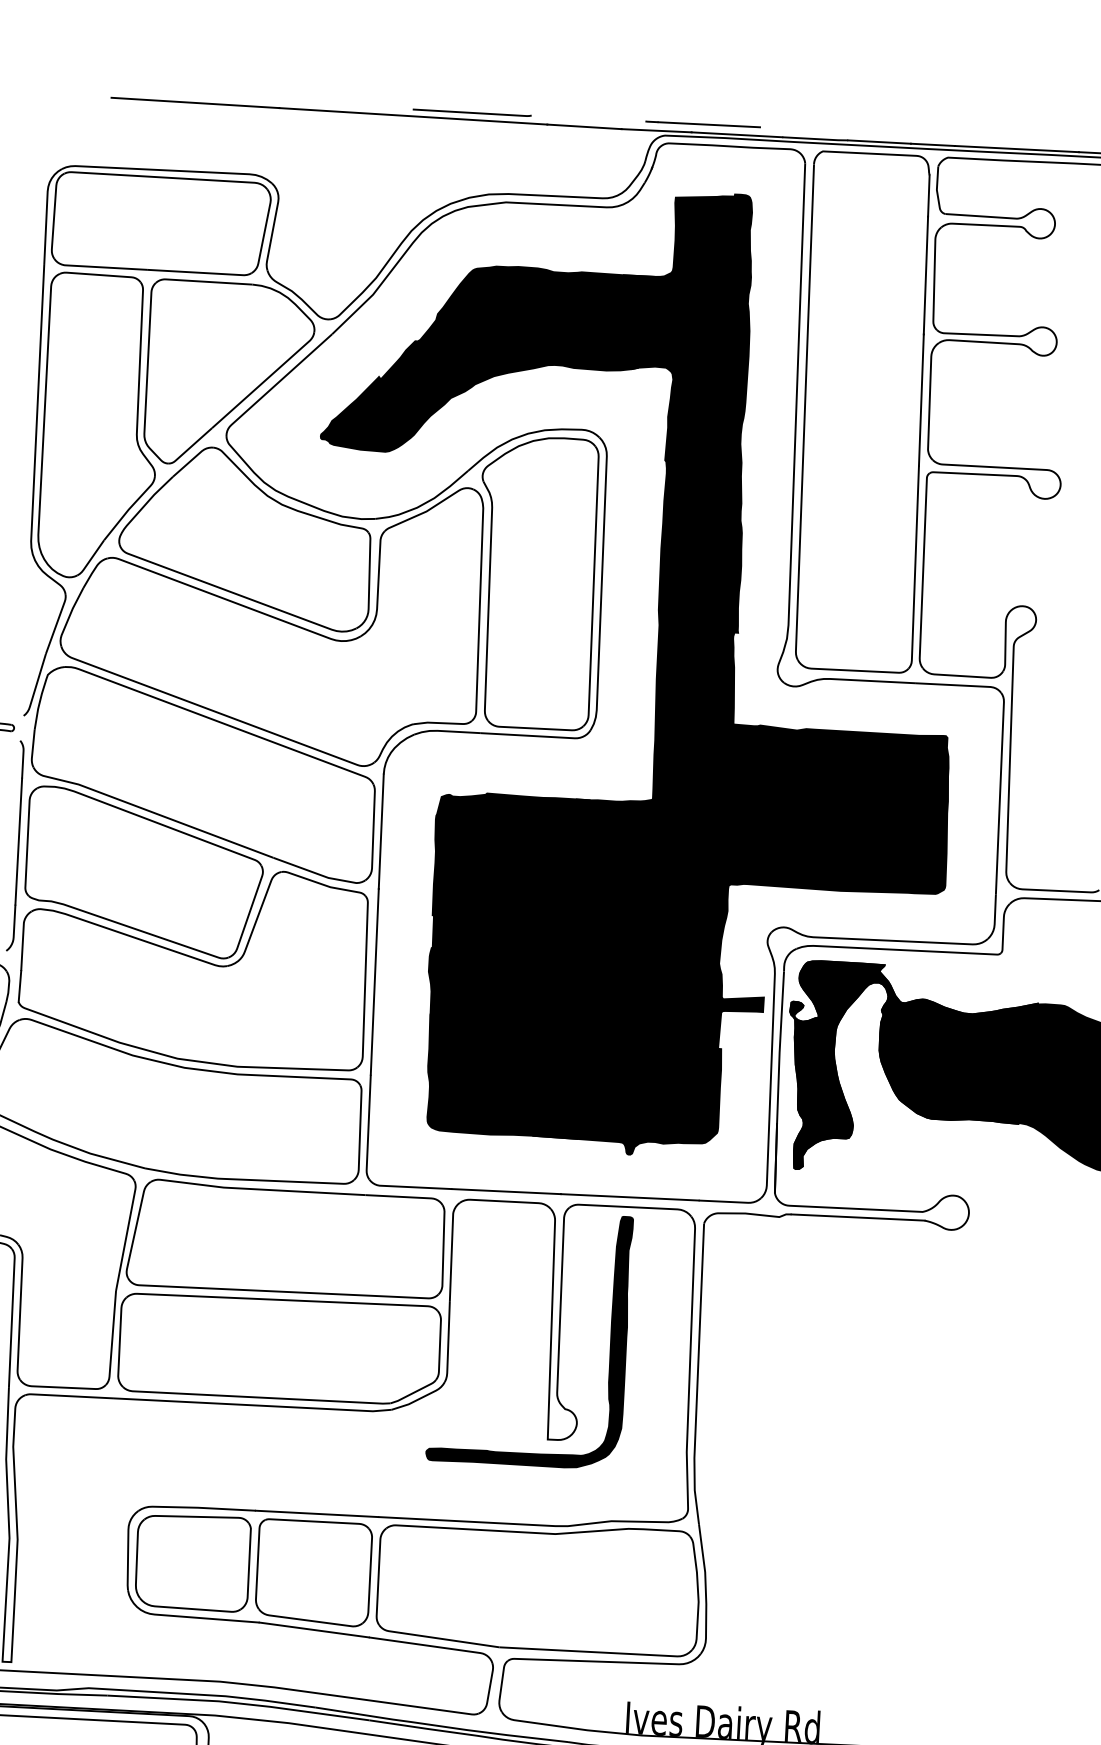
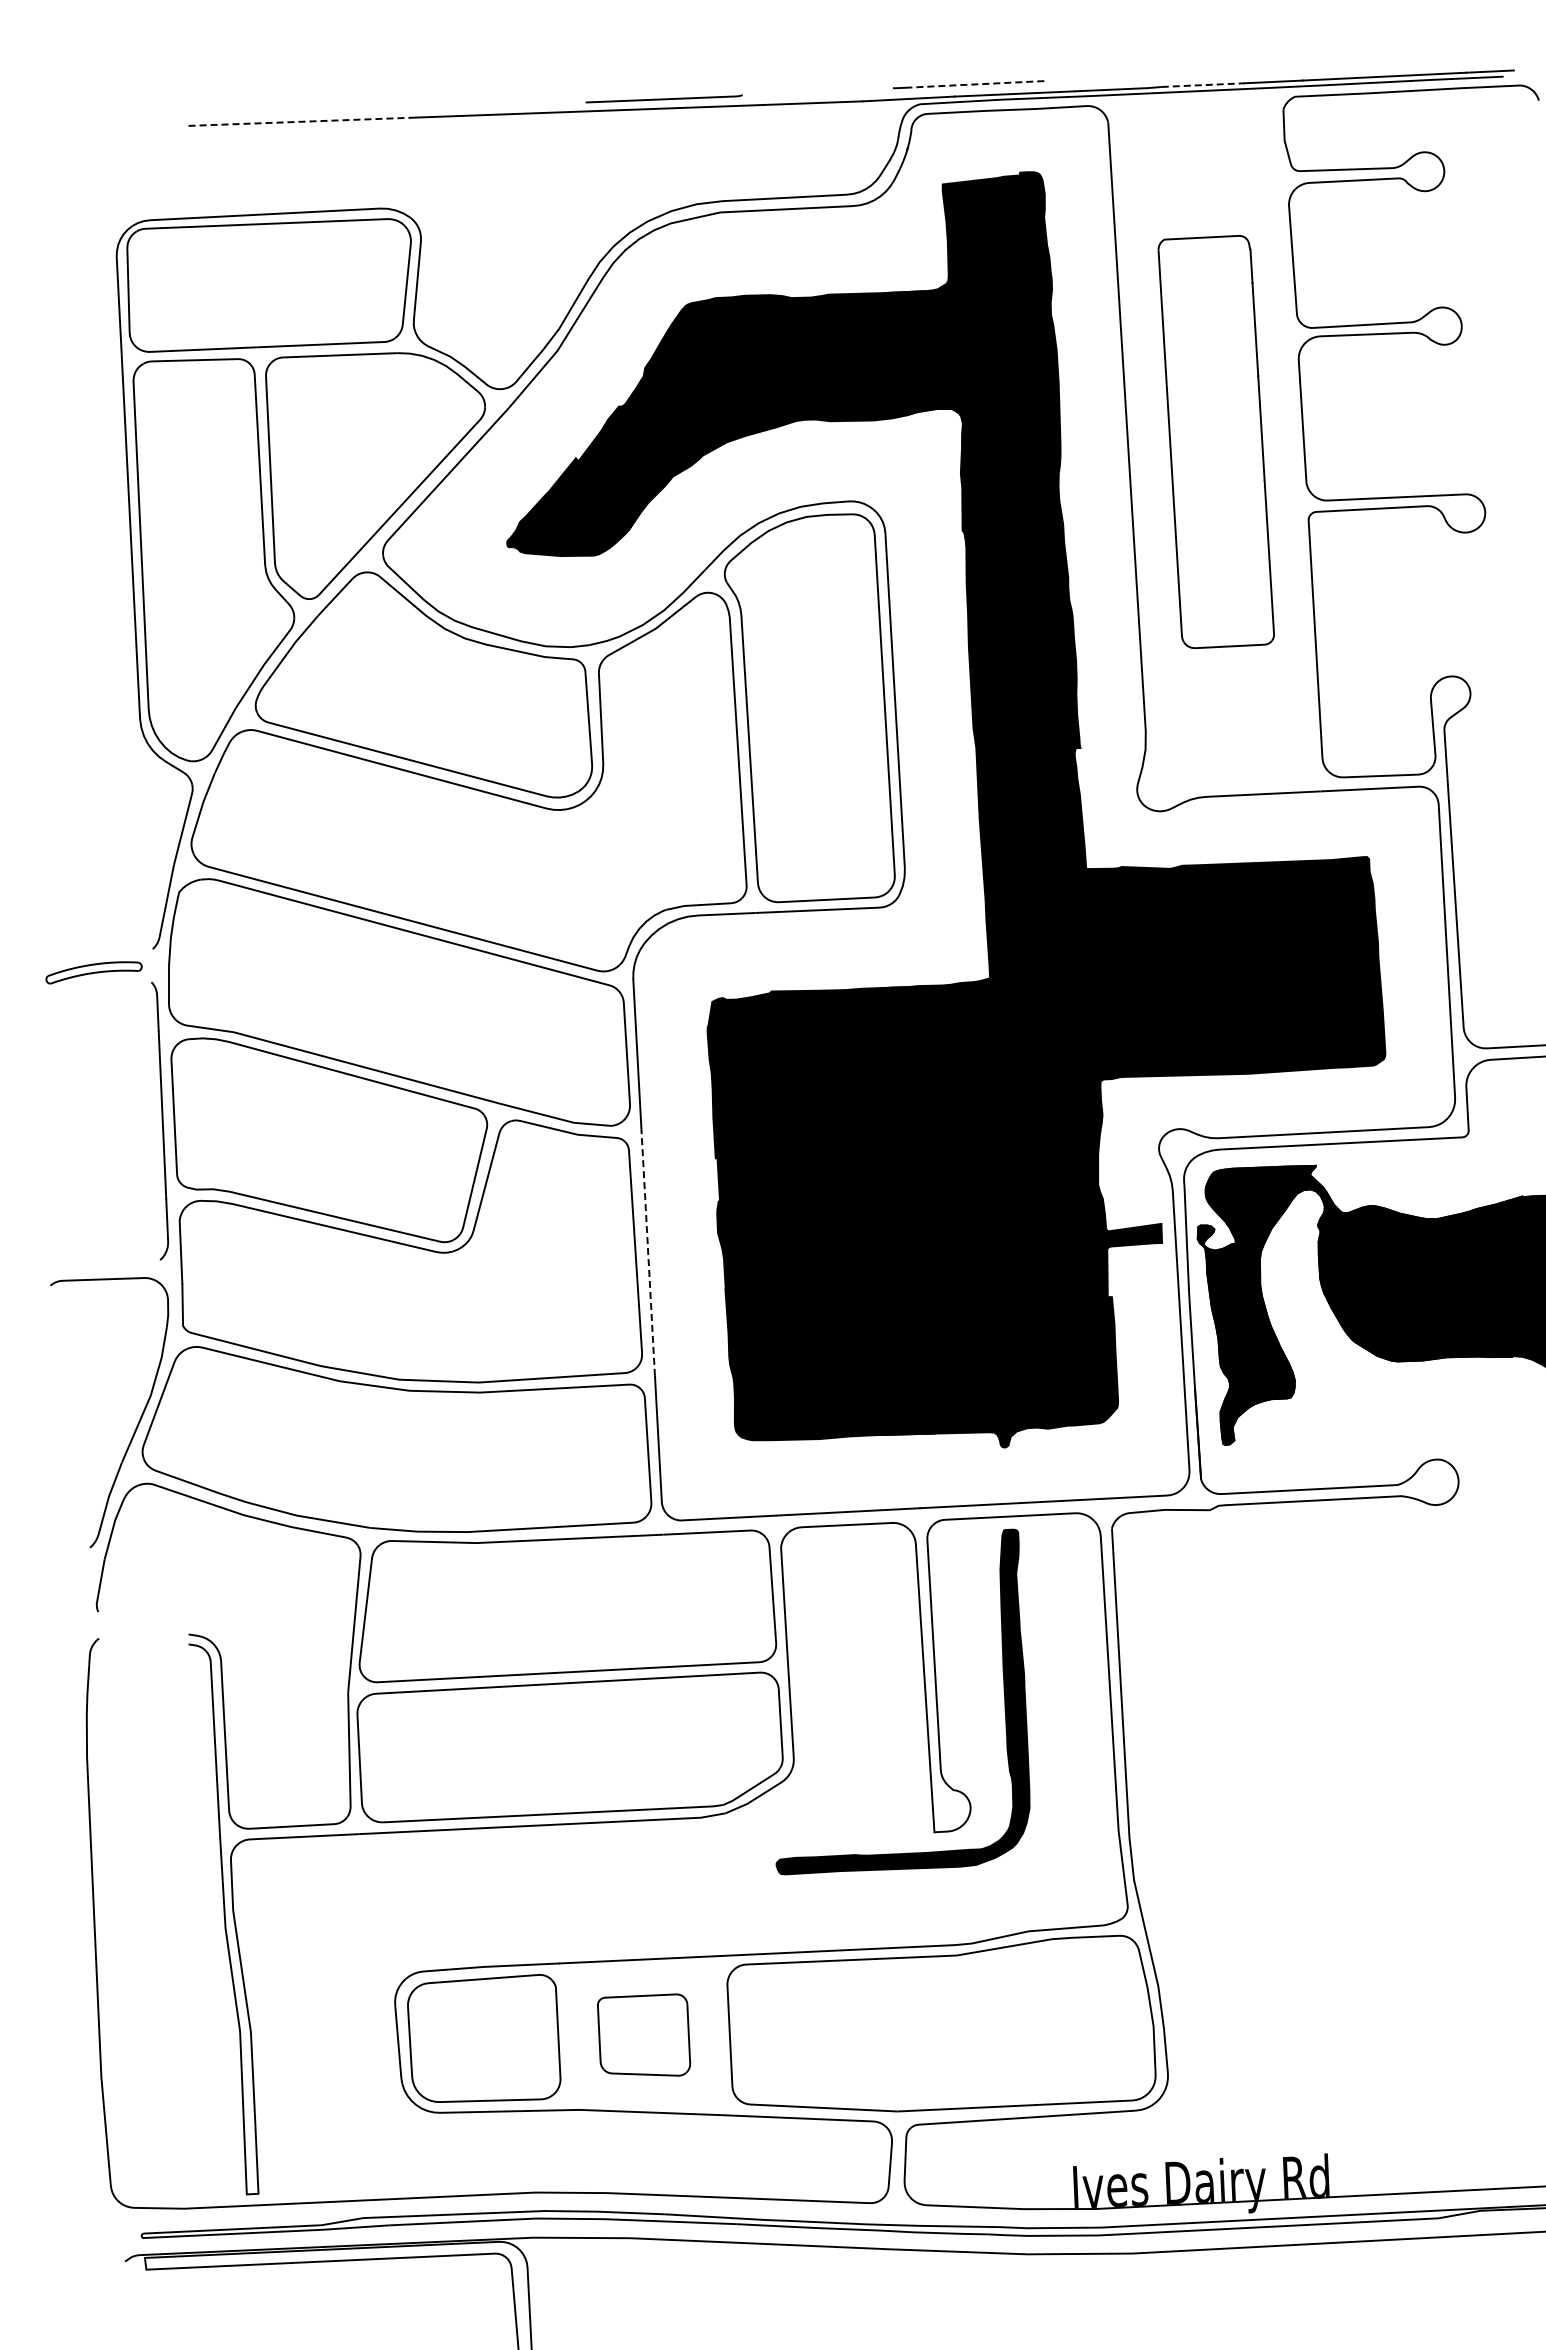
line: (195, 102) -> (299, 121), solid -> dashed
line: (708, 124) -> (976, 84), solid -> dashed
line: (879, 142) -> (1203, 85), solid -> dashed
part: (863, 411) -> (1216, 441), size x0.6
line: (374, 981) -> (648, 1253), solid -> dashed
part: (313, 1570) -> (643, 2034), size x0.6

